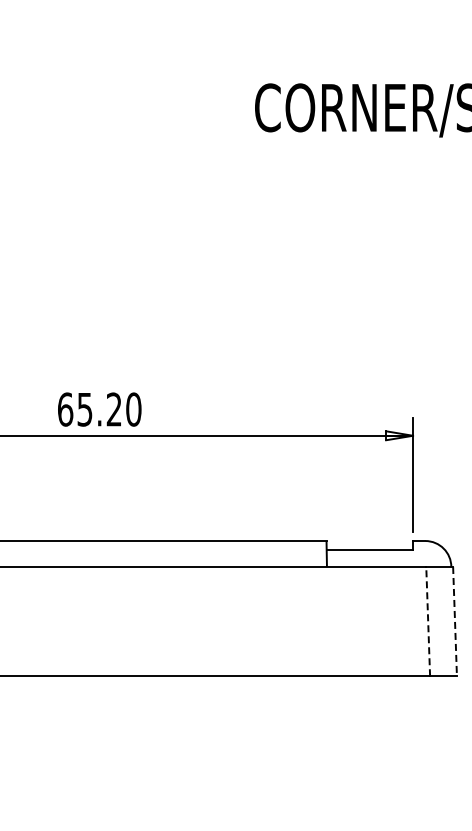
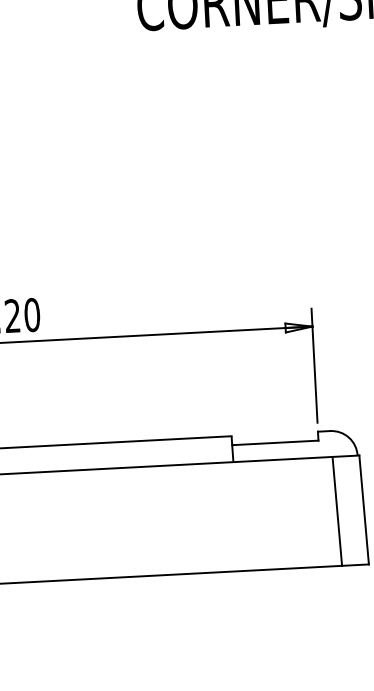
line: (428, 621) -> (337, 511), dashed -> solid
line: (455, 621) -> (364, 509), dashed -> solid

